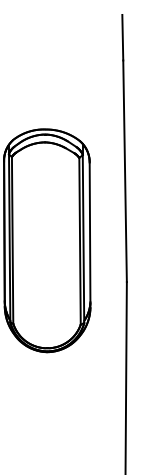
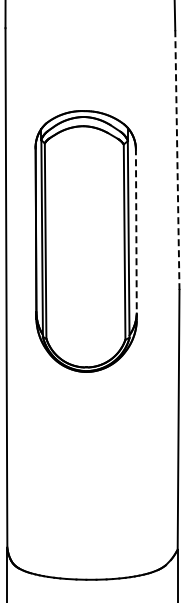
line: (125, 171) -> (177, 160), solid -> dashed
line: (90, 234) -> (136, 234), solid -> dashed

